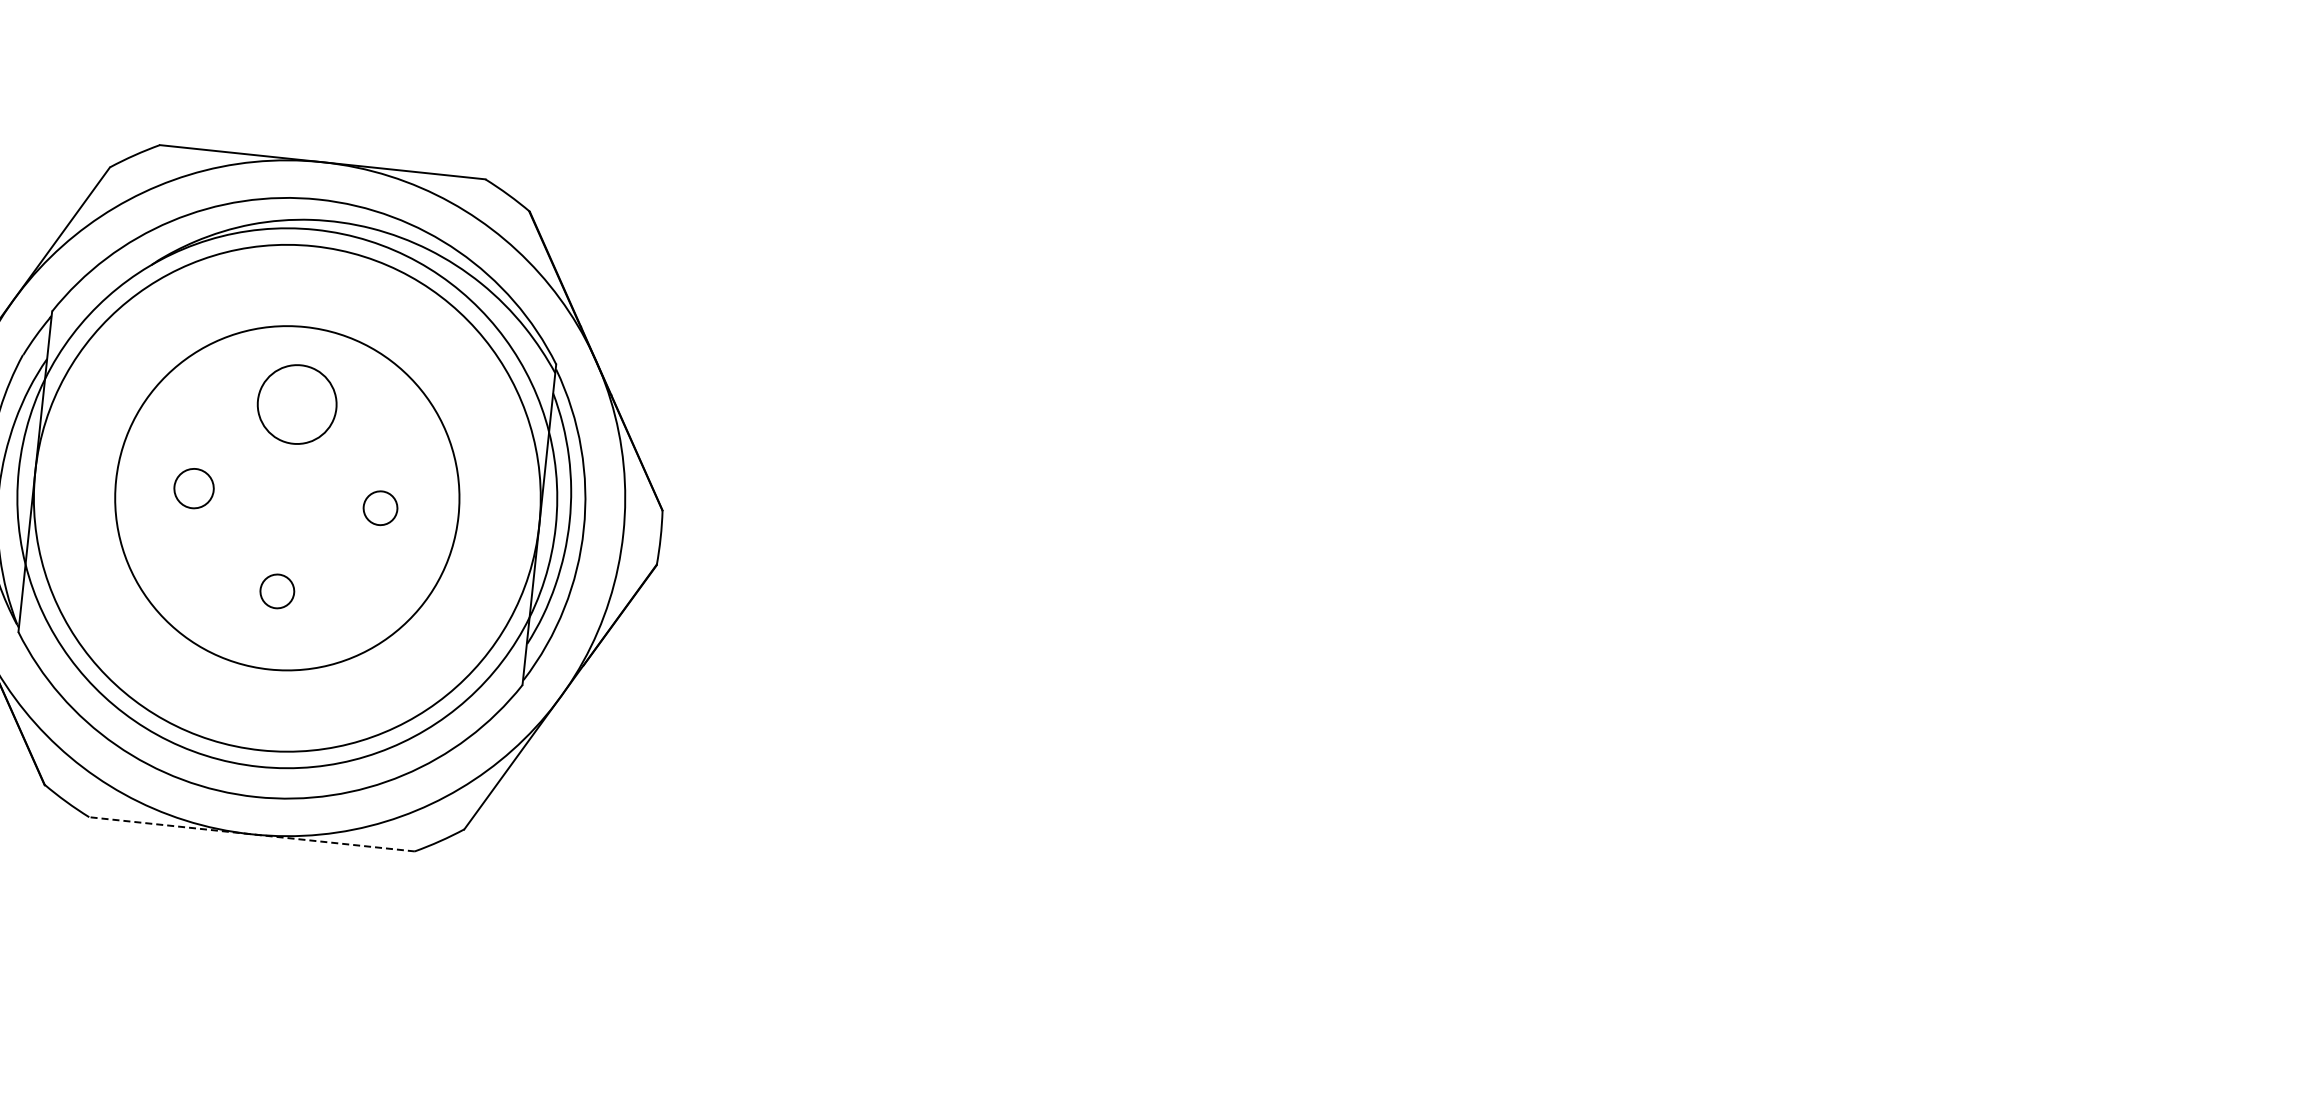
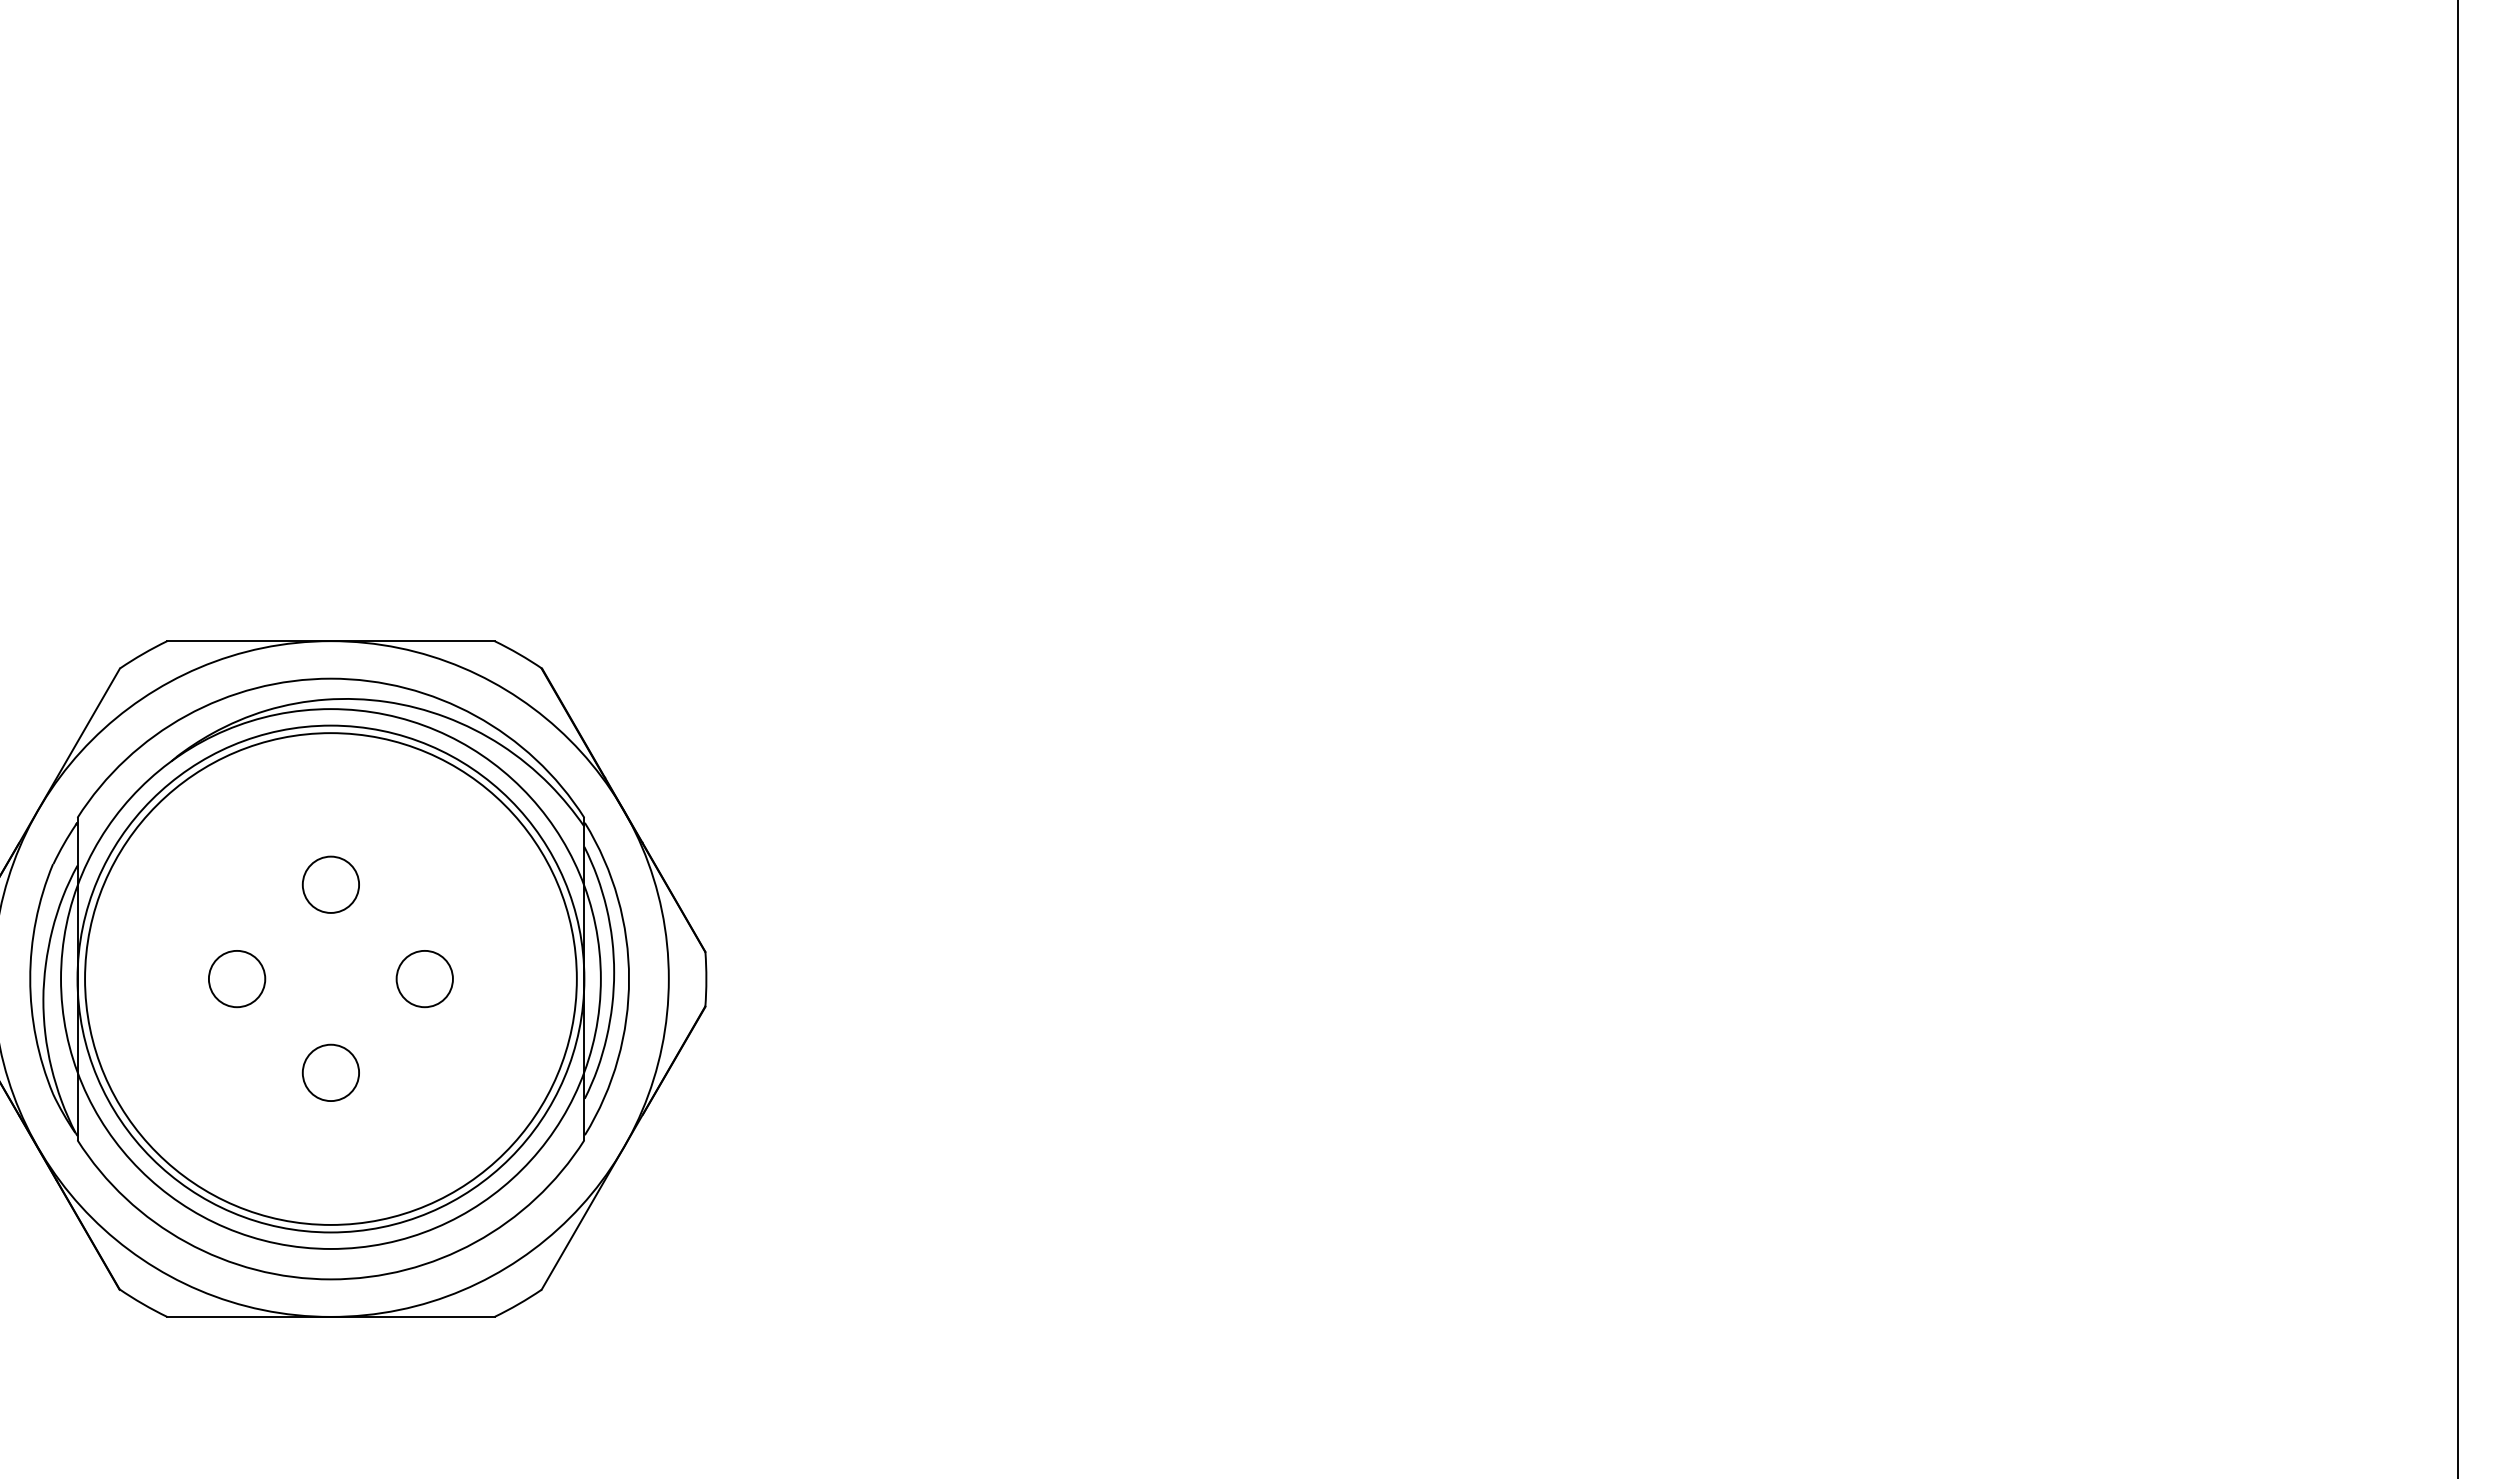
circle: (296, 404) -> (330, 884), size x0.71
circle: (194, 488) -> (237, 979), size x1.43
circle: (286, 497) -> (330, 978), size x1.43
circle: (380, 508) -> (424, 979), size x1.67
circle: (277, 591) -> (330, 1072), size x1.67
line: (251, 833) -> (330, 1316), dashed -> solid

